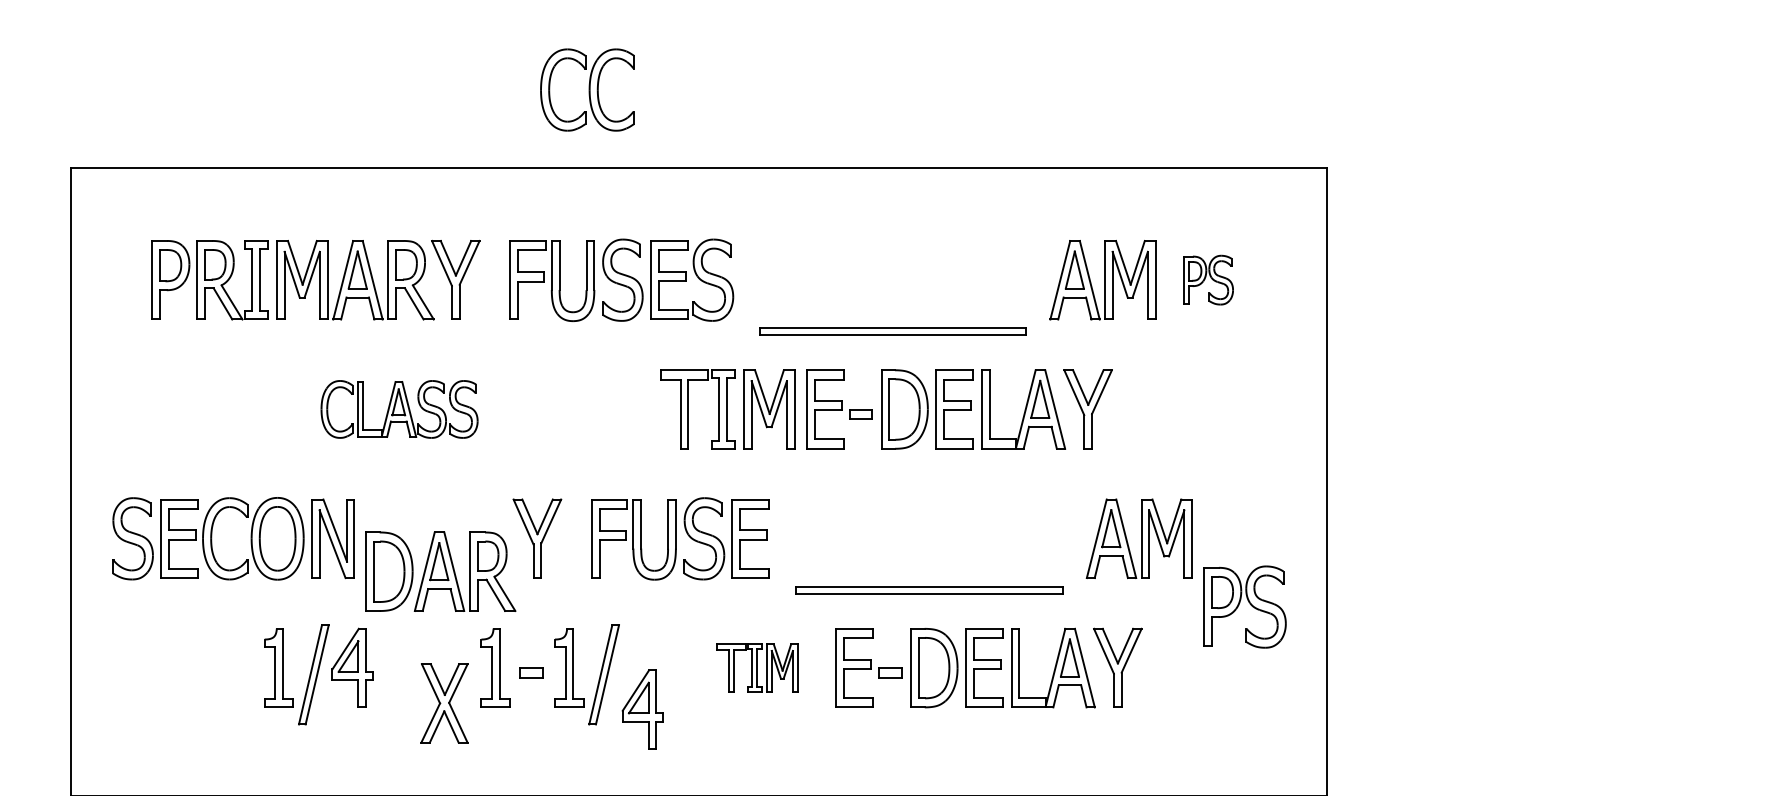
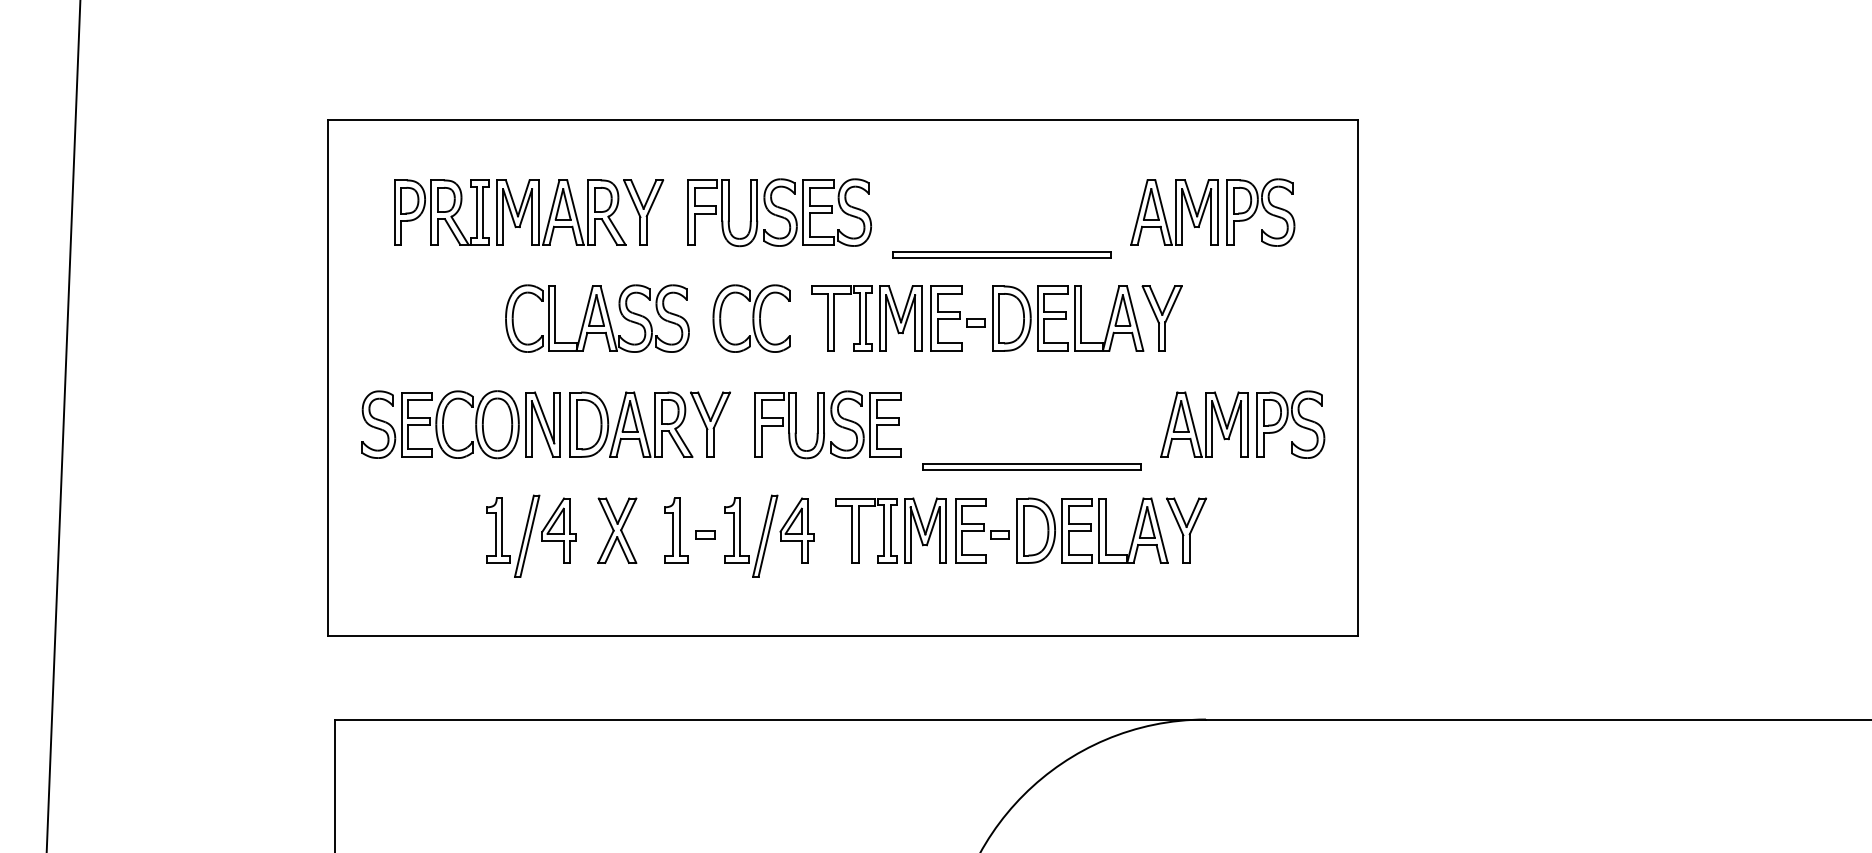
part: (587, 89) -> (751, 318), moved
part: (1207, 280) -> (1260, 212), size x1.67
part: (399, 409) -> (597, 318), size x1.43
part: (441, 571) -> (631, 424), moved
part: (1244, 606) -> (1290, 424), moved
part: (756, 667) -> (890, 530), size x1.67
part: (444, 703) -> (617, 530), moved
part: (642, 709) -> (796, 530), moved

